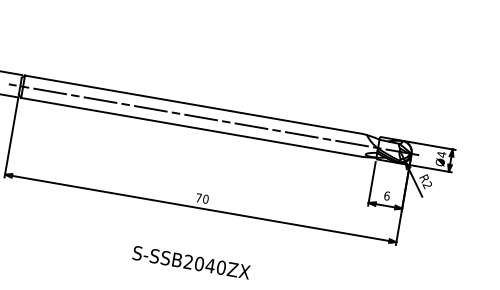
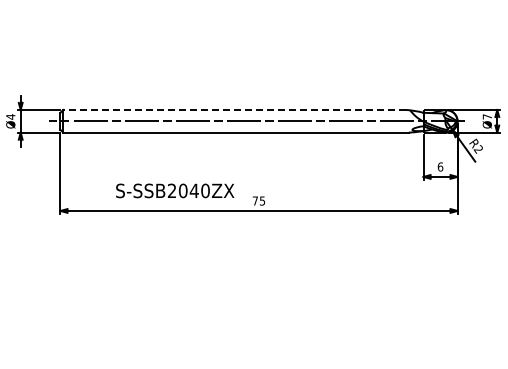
line: (192, 104) -> (233, 109), solid -> dashed
text: (440, 154) -> (486, 116), Ø4 -> Ø7
text: (205, 198) -> (262, 200), 70 -> 75
text: (191, 262) -> (175, 190), moved

